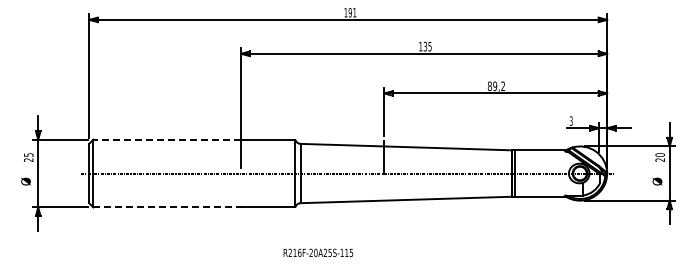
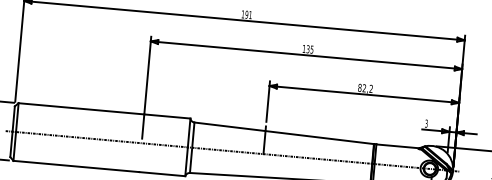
text: (495, 86) -> (364, 88), 89,2 -> 82,2
line: (167, 139) -> (81, 108), dashed -> solid
line: (167, 207) -> (76, 166), dashed -> solid

